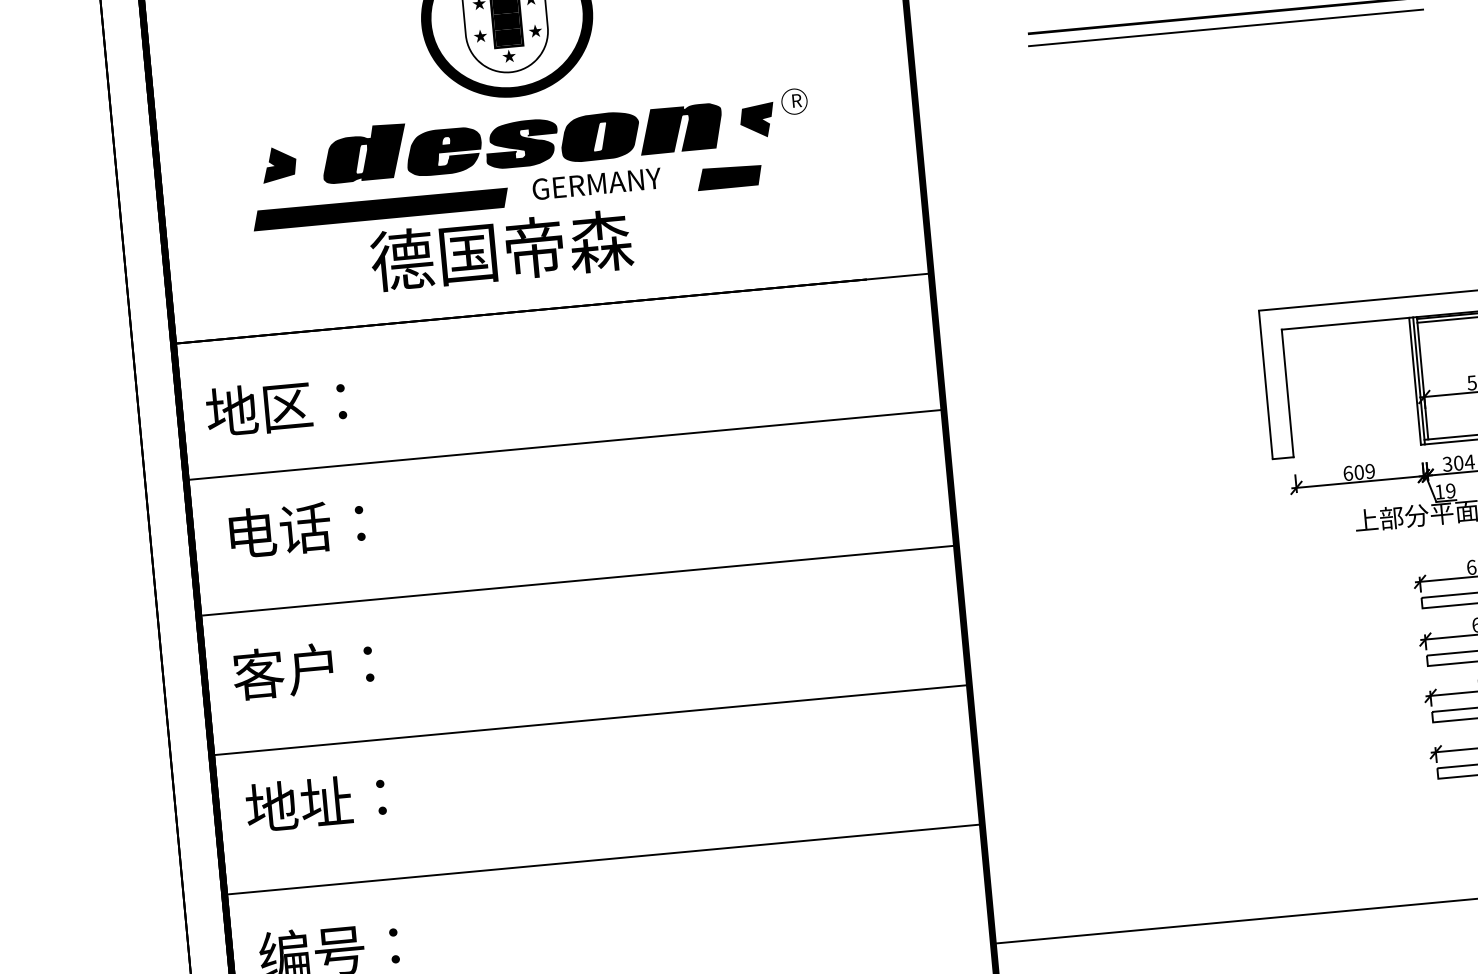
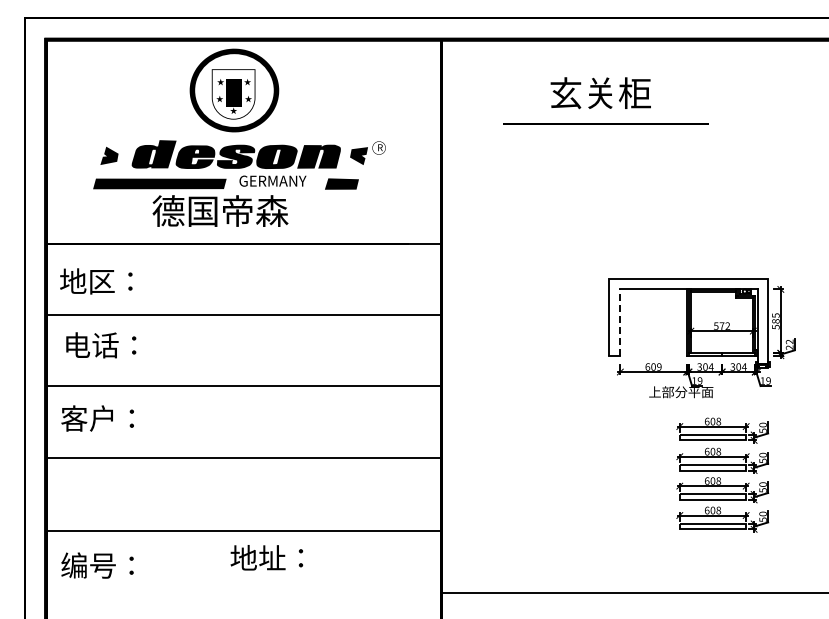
line: (1225, 27) -> (605, 130), removed
line: (1287, 392) -> (620, 322), solid -> dashed
text: (315, 802) -> (266, 557), moved

